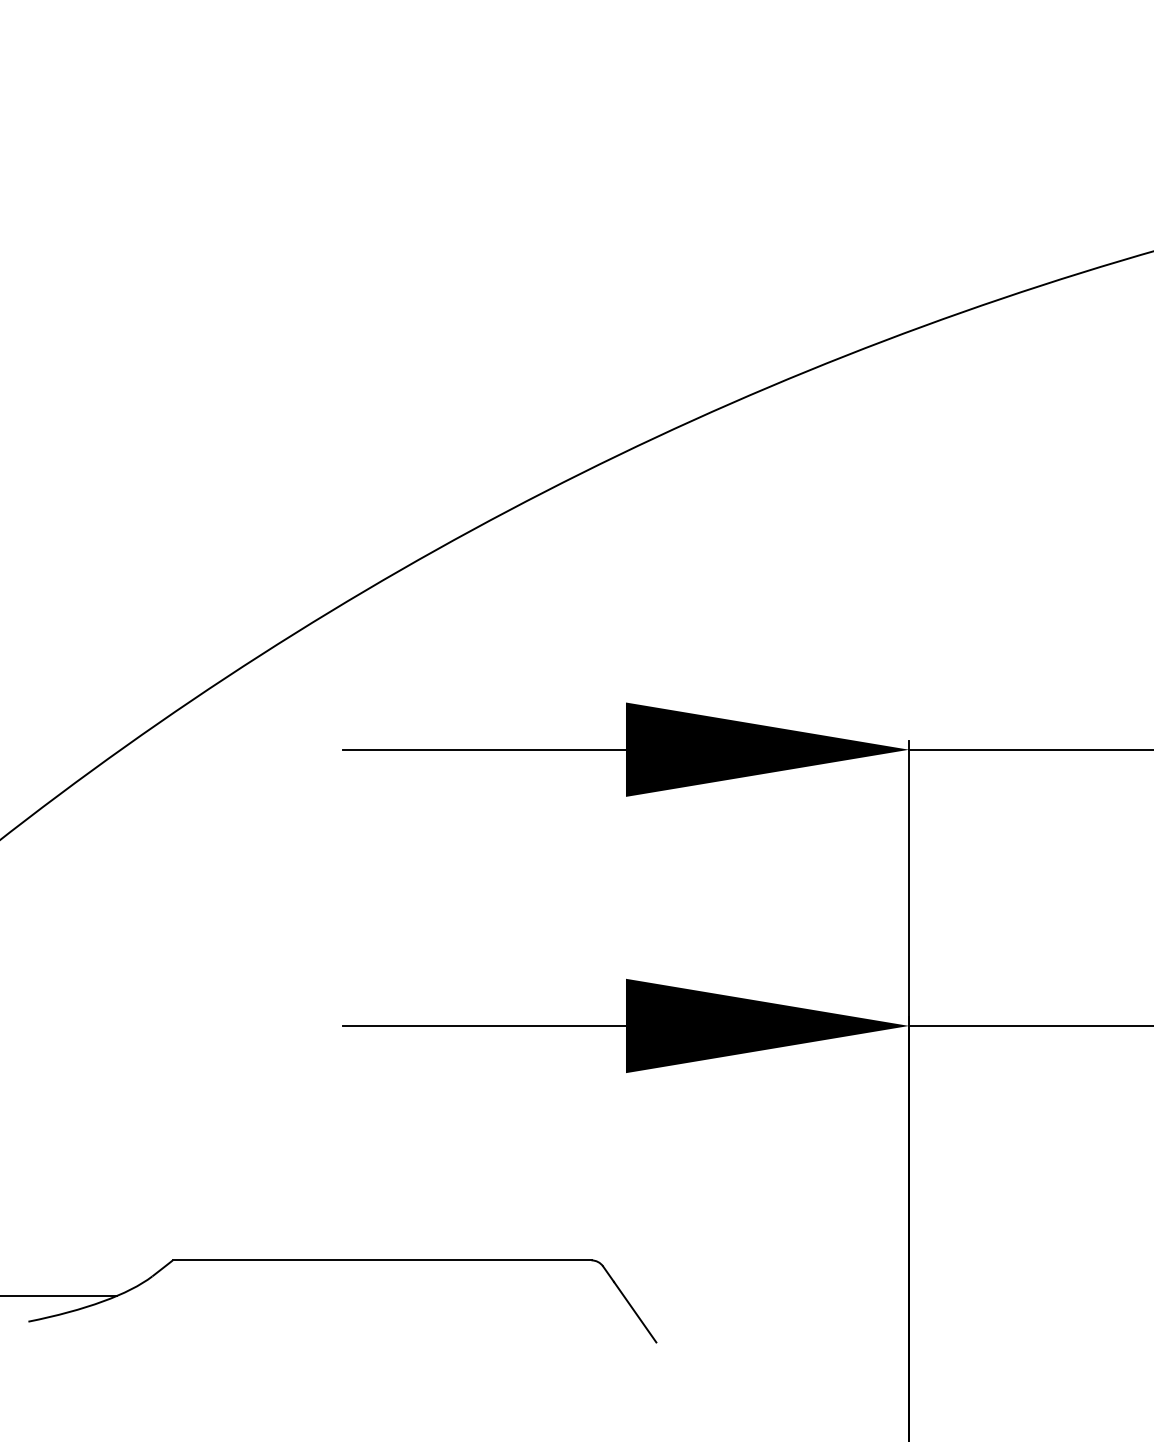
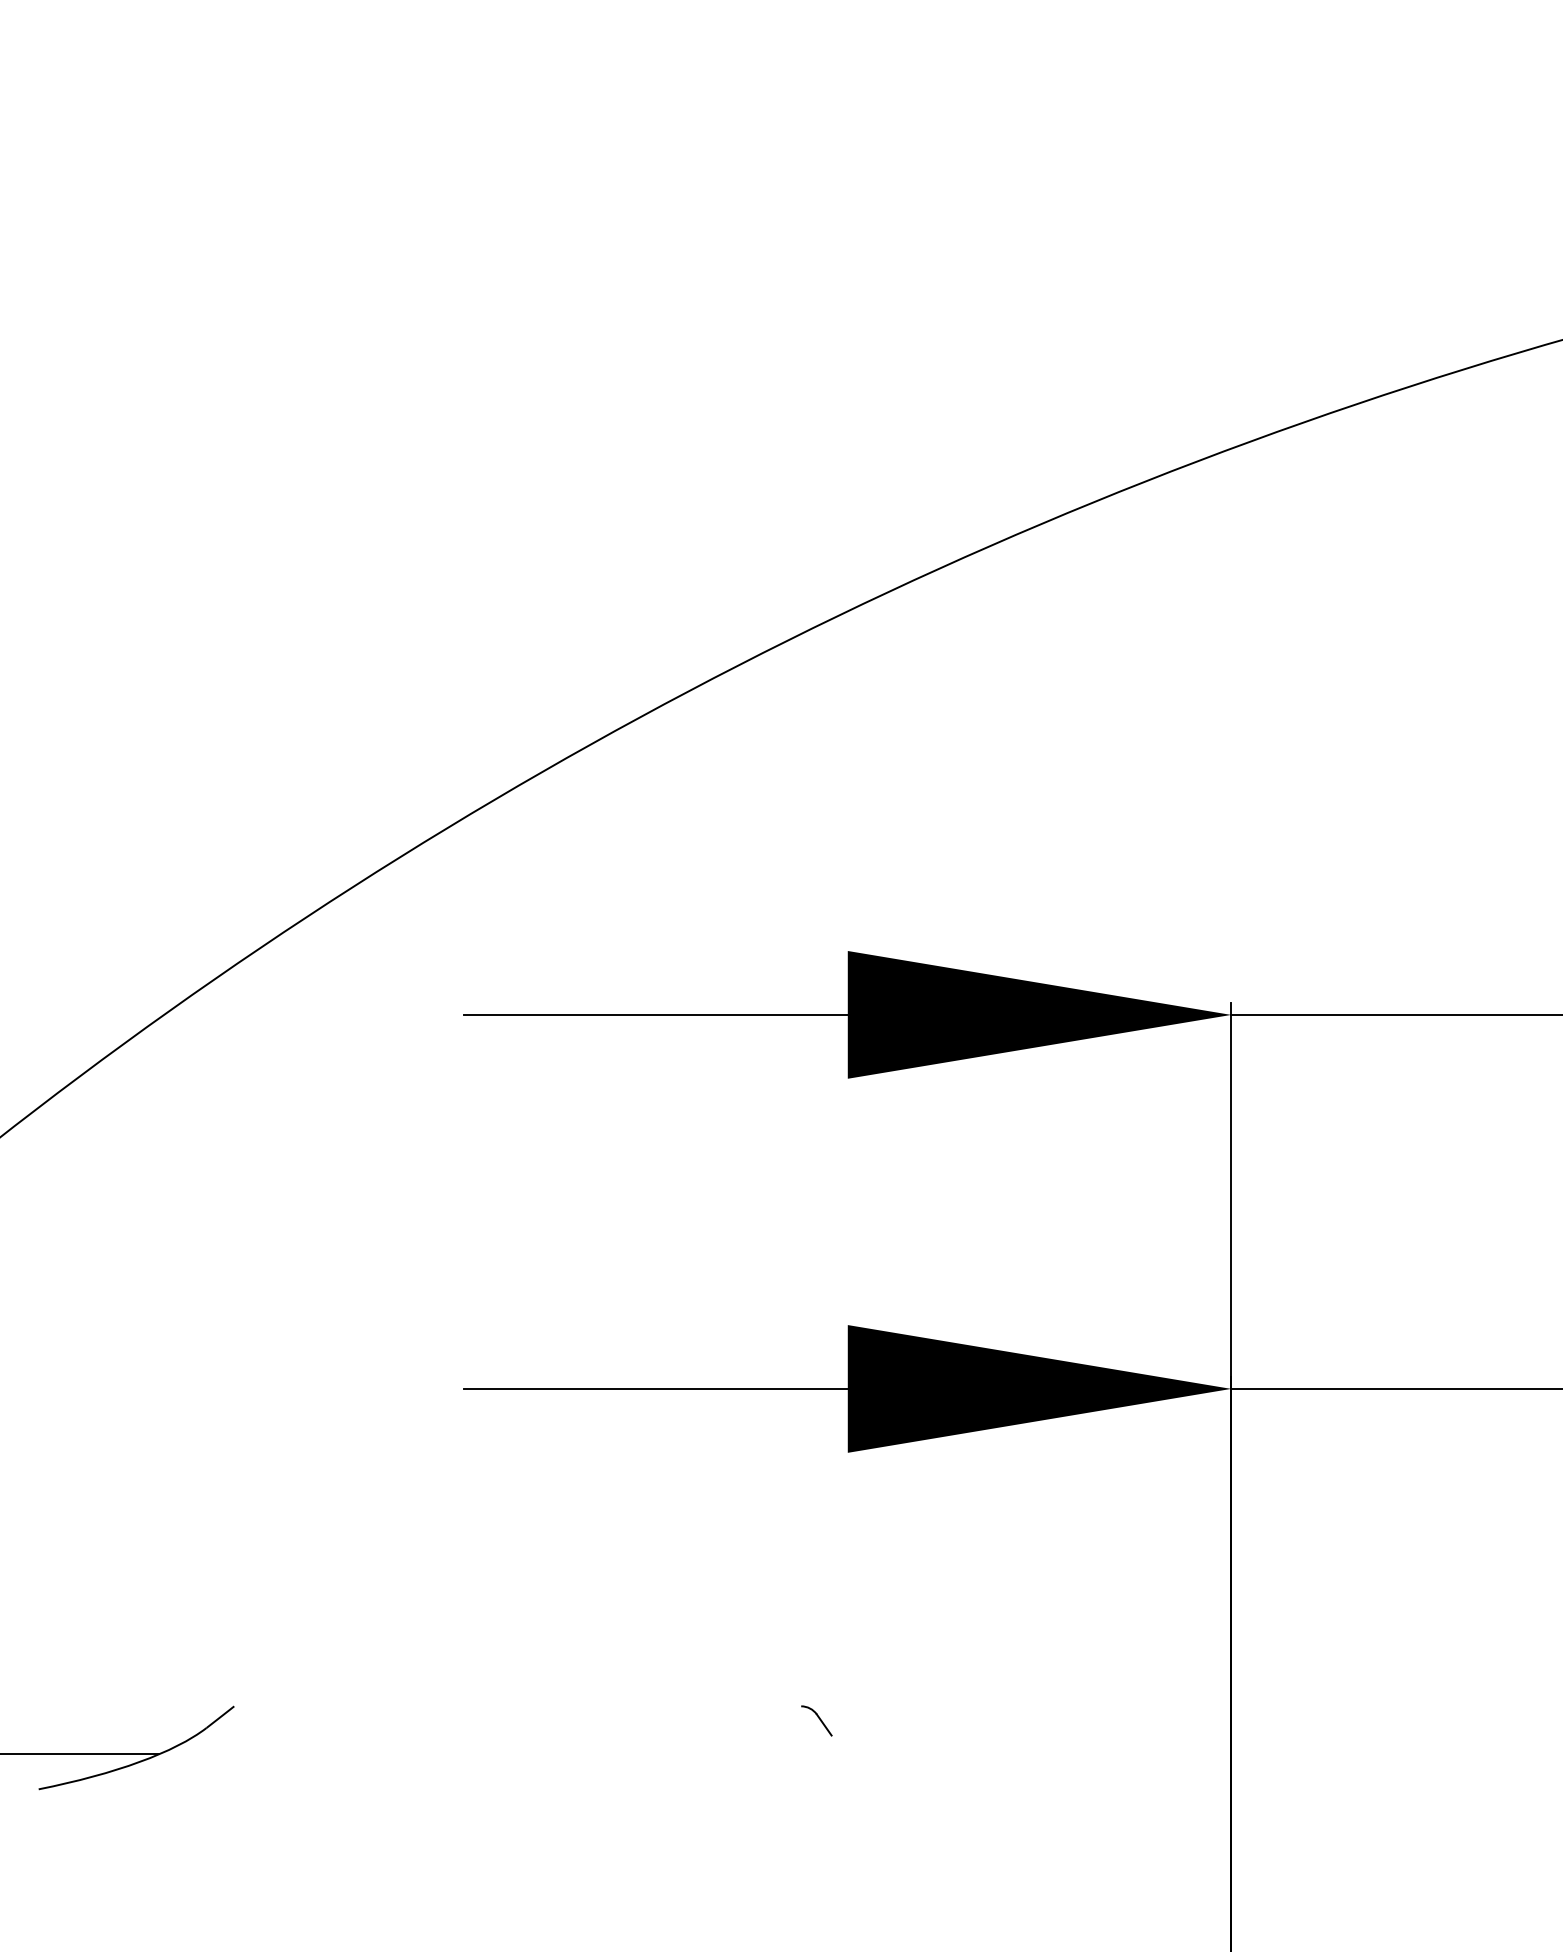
line: (381, 1260) -> (516, 1706), removed
line: (635, 1311) -> (860, 1775), removed

